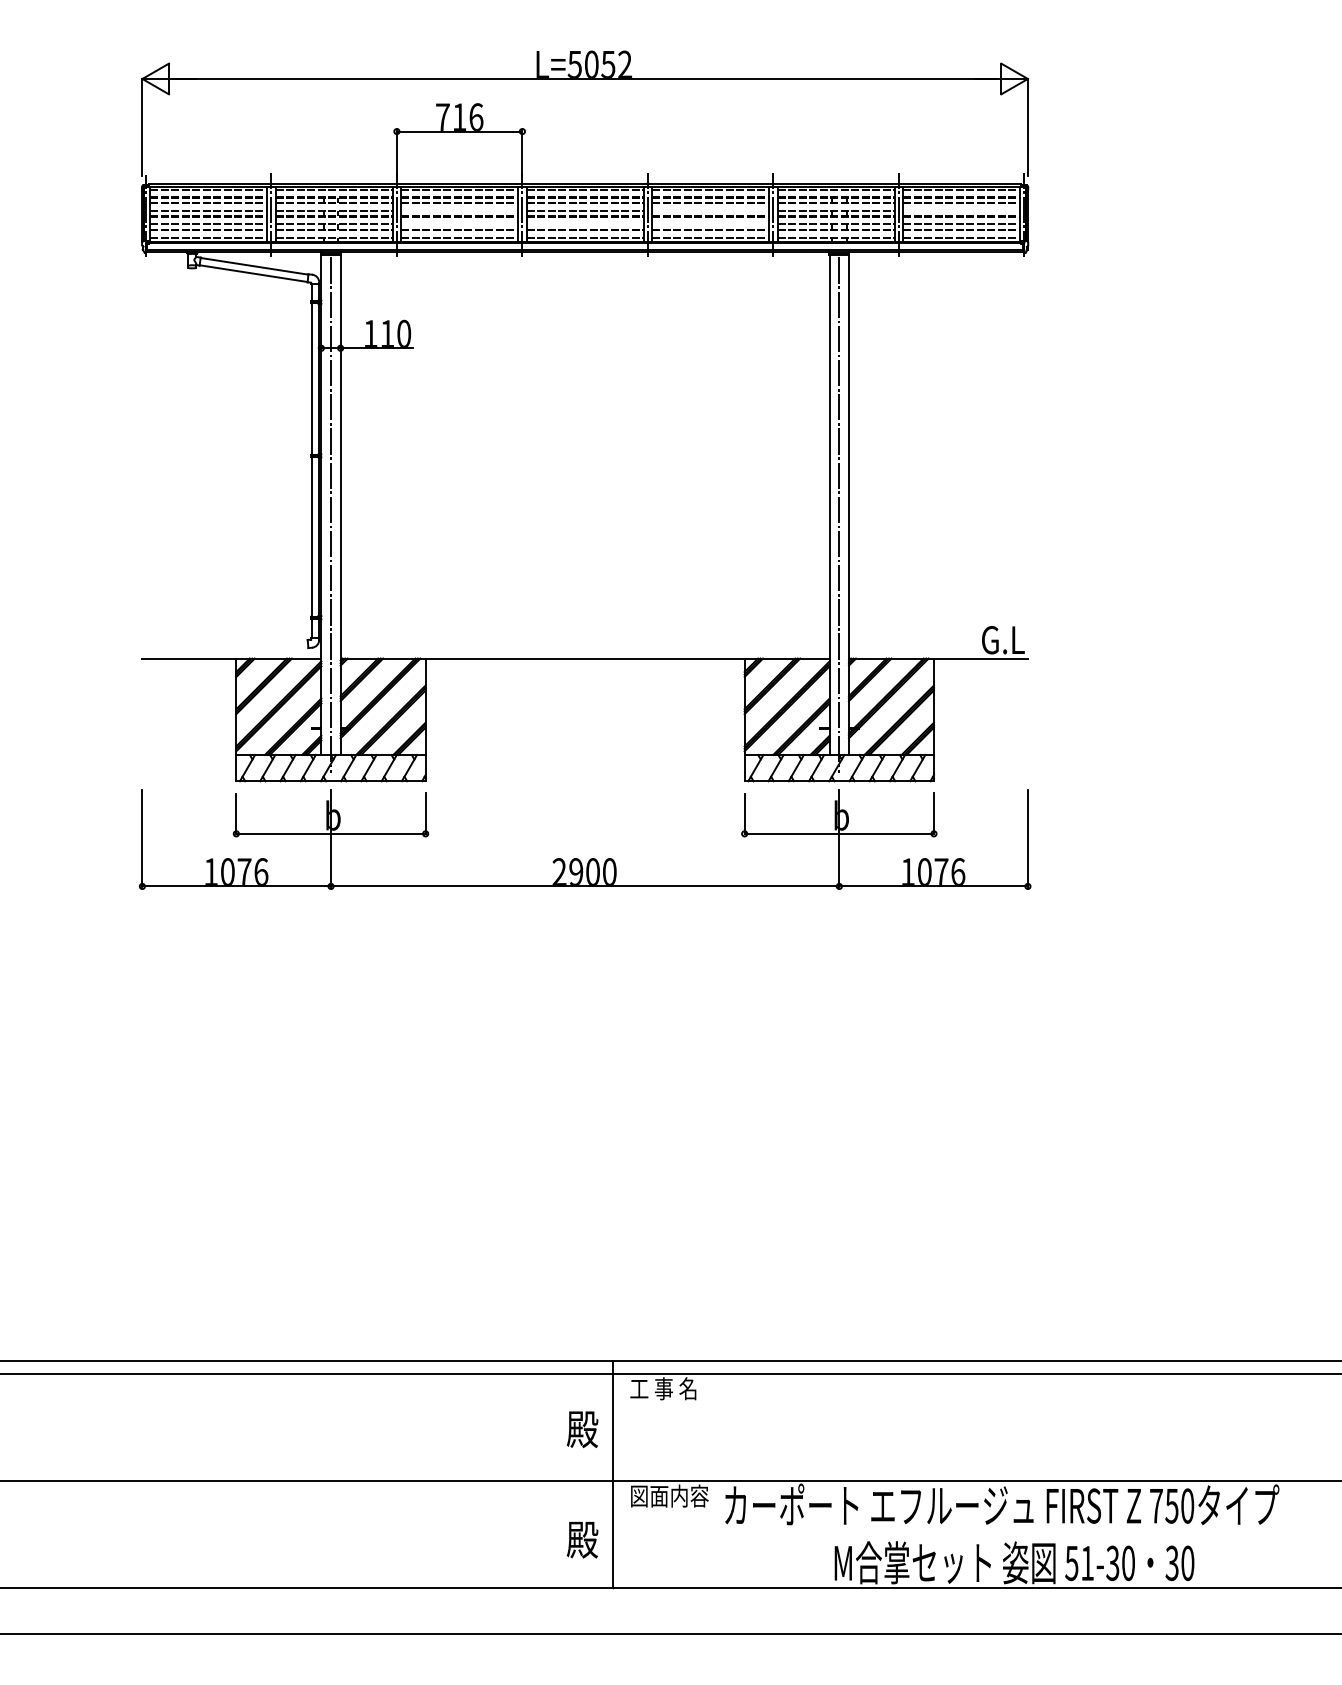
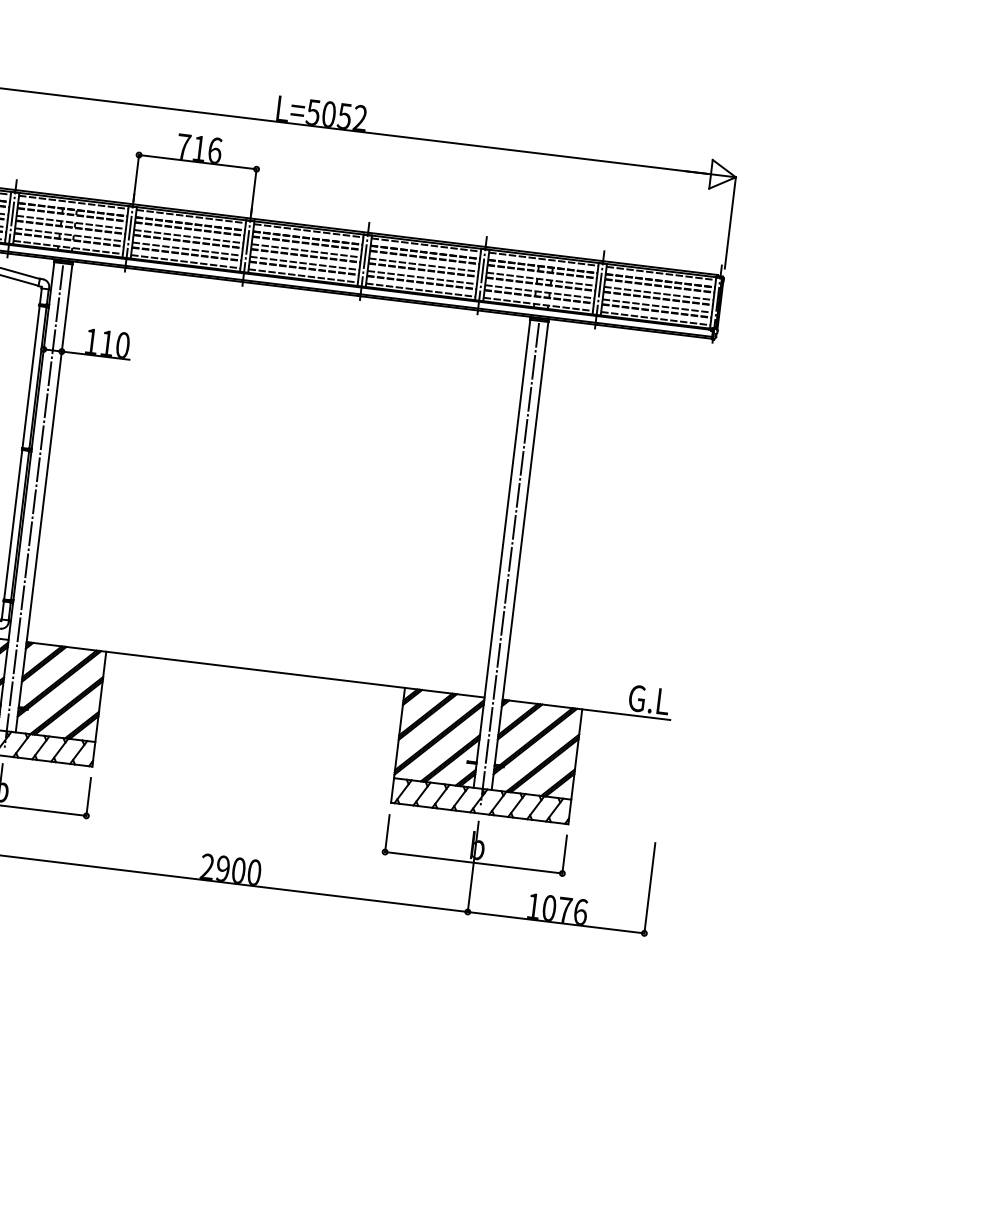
line: (459, 211) -> (188, 236), added
line: (710, 211) -> (423, 265), added
line: (961, 211) -> (658, 293), added
line: (459, 224) -> (187, 249), added
line: (584, 224) -> (304, 263), added
line: (710, 224) -> (422, 277), added

